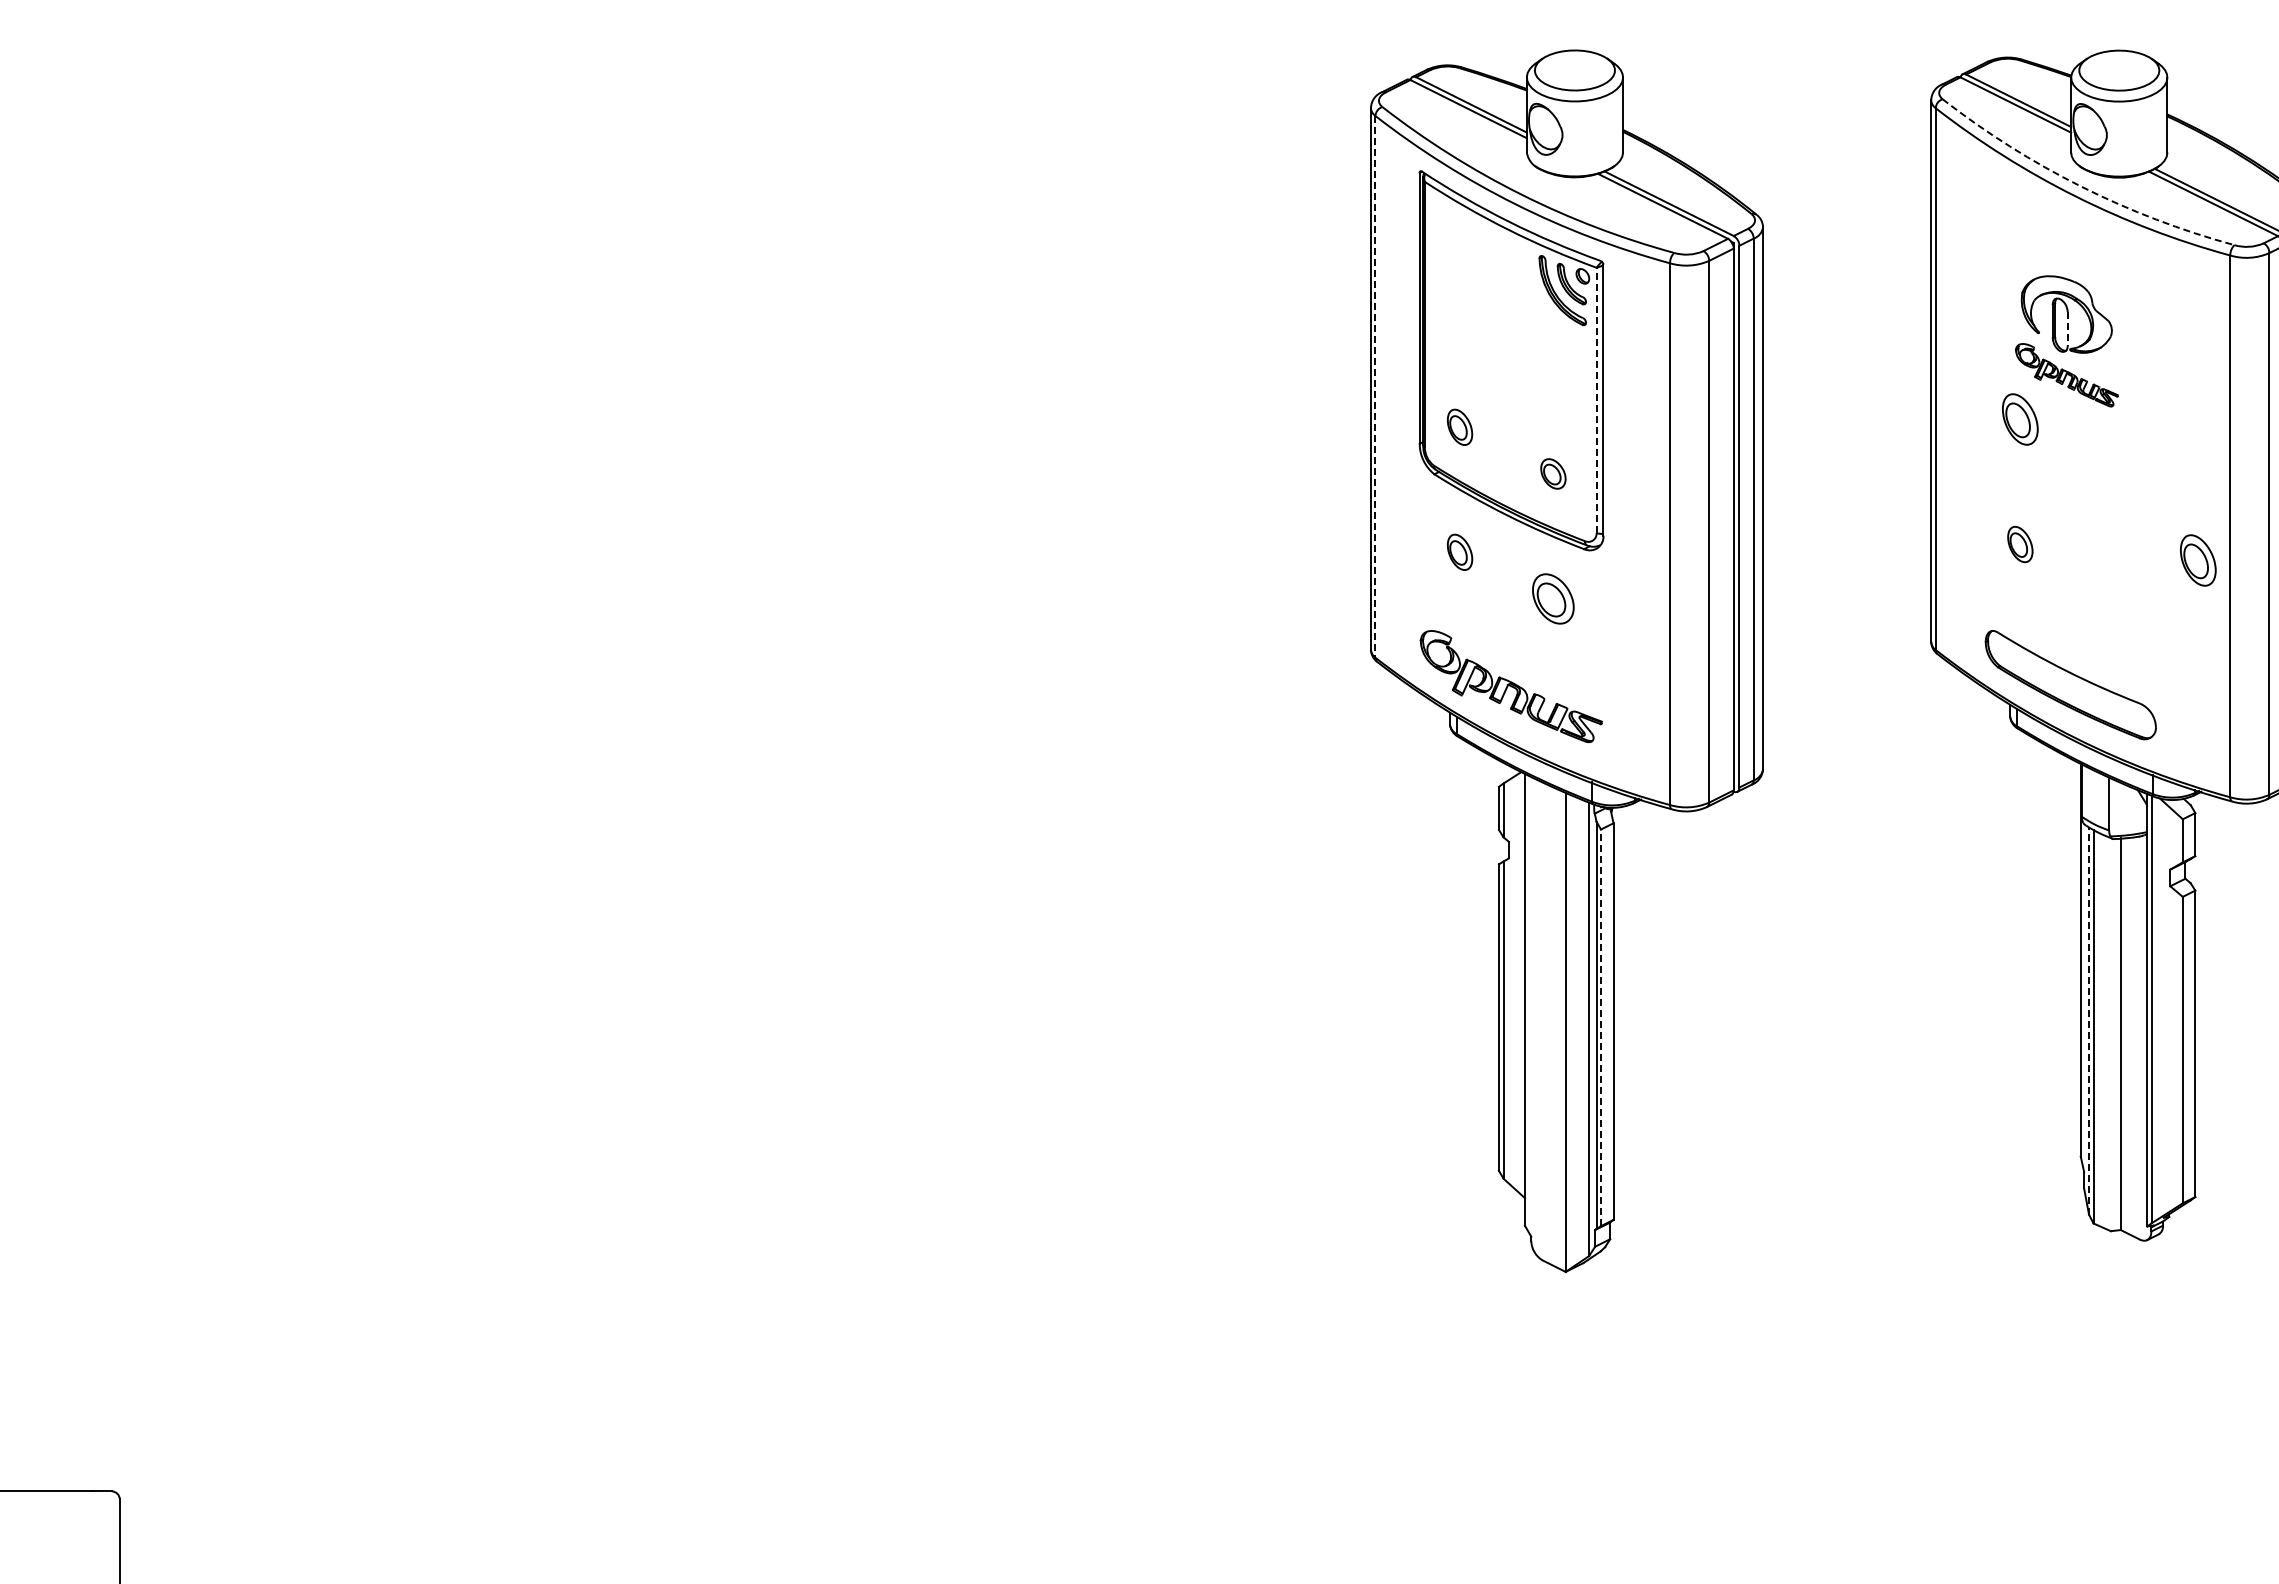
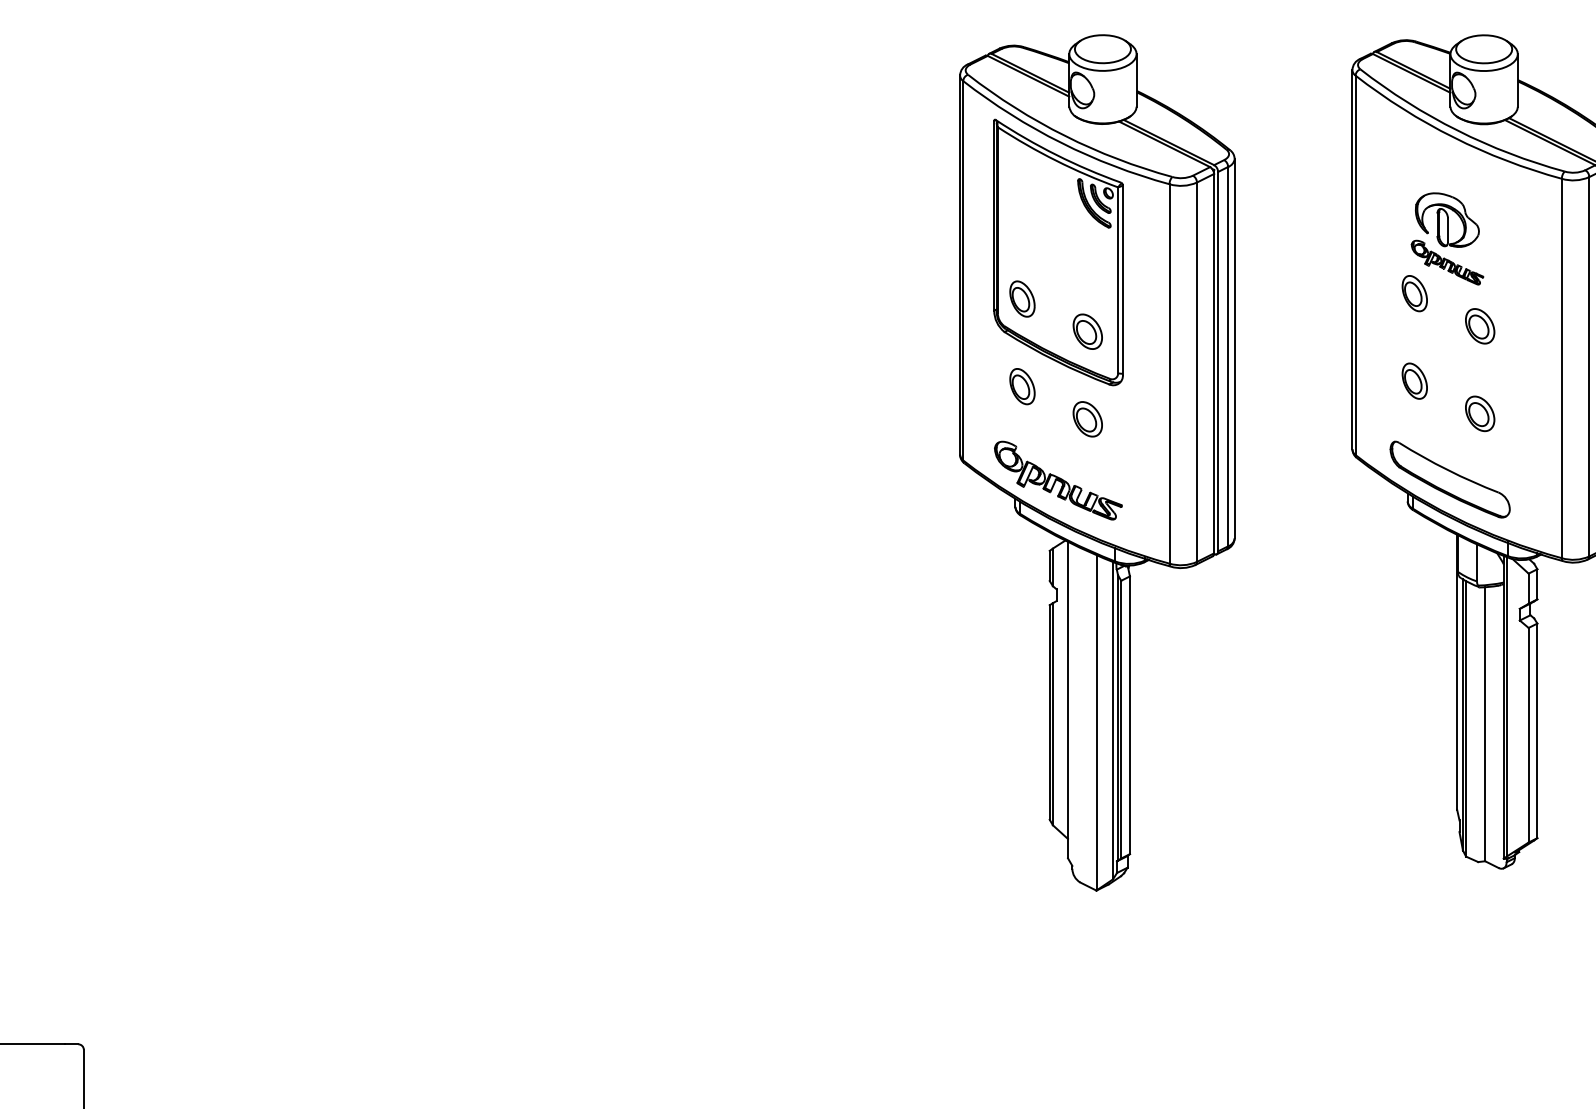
arc: (2081, 186) -> (1457, 130), dashed -> solid
line: (2067, 328) -> (1447, 229), dashed -> solid
line: (1375, 386) -> (963, 270), dashed -> solid
line: (1596, 400) -> (1118, 280), dashed -> solid
part: (1459, 427) -> (1022, 299), size x1.43
part: (2113, 465) -> (1480, 325), added
part: (1553, 473) -> (1087, 331), size x1.67
part: (2020, 544) -> (1414, 381), size x1.43
part: (1459, 552) -> (1022, 386), size x1.43
part: (2198, 560) -> (1539, 392), removed
part: (2113, 590) -> (1480, 413), added
line: (2089, 1021) -> (1463, 715), dashed -> solid
line: (1601, 1027) -> (1121, 719), dashed -> solid

